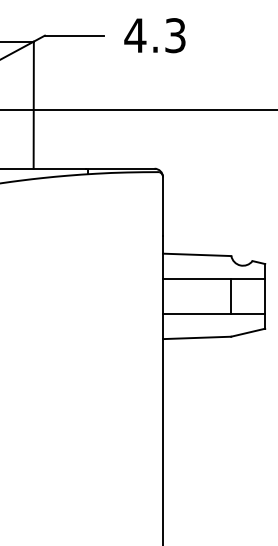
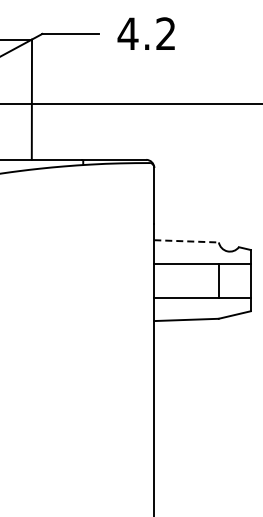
text: (174, 35) -> (165, 33), 4.3 -> 4.2
line: (198, 255) -> (187, 241), solid -> dashed

